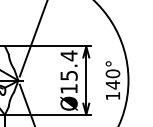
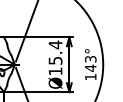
text: (112, 72) -> (90, 58), 140° -> 143°

